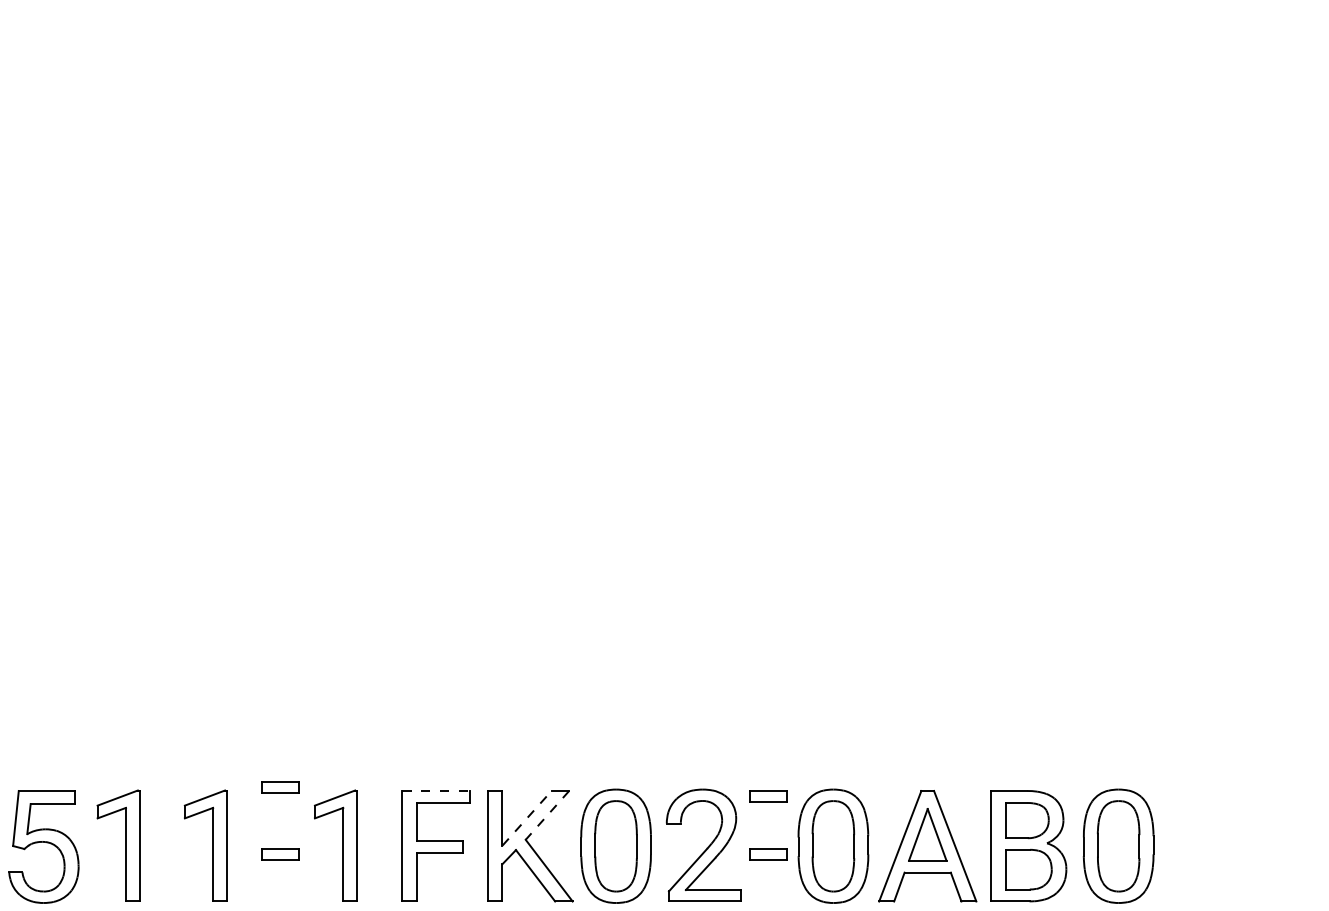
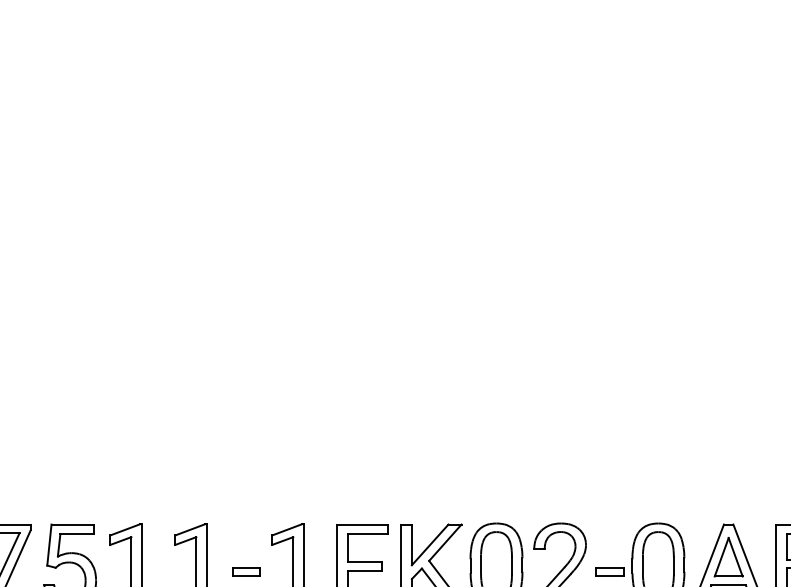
part: (280, 787) -> (246, 521), removed
line: (436, 790) -> (362, 524), dashed -> solid
part: (768, 796) -> (610, 528), removed
line: (547, 815) -> (445, 542), dashed -> solid
line: (527, 818) -> (430, 545), dashed -> solid

